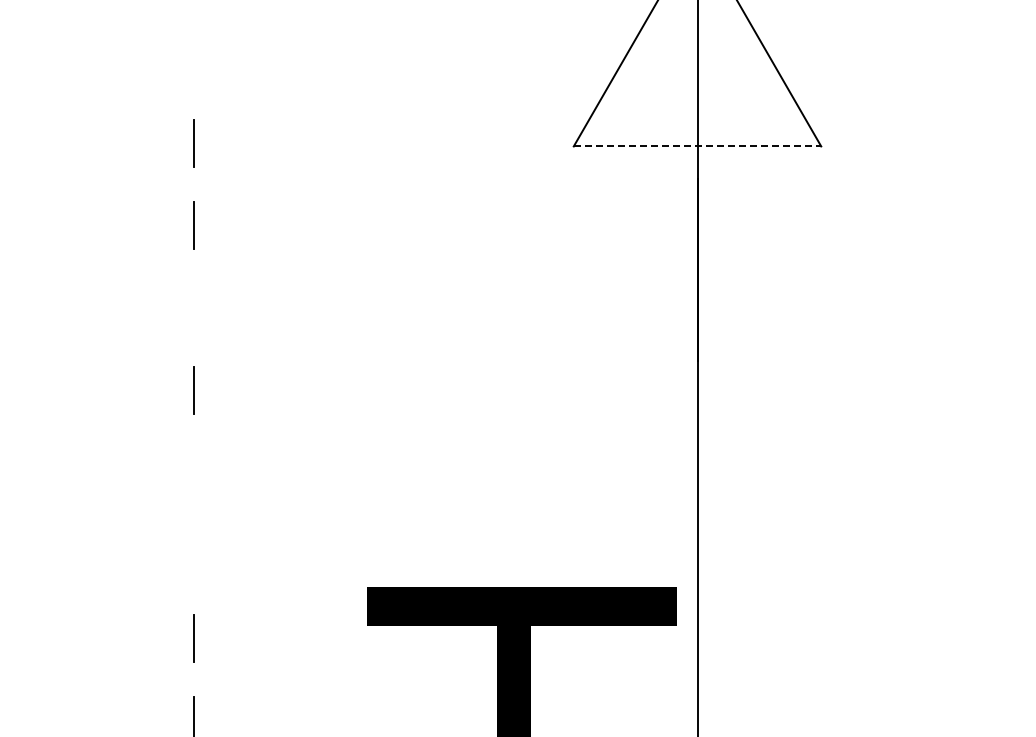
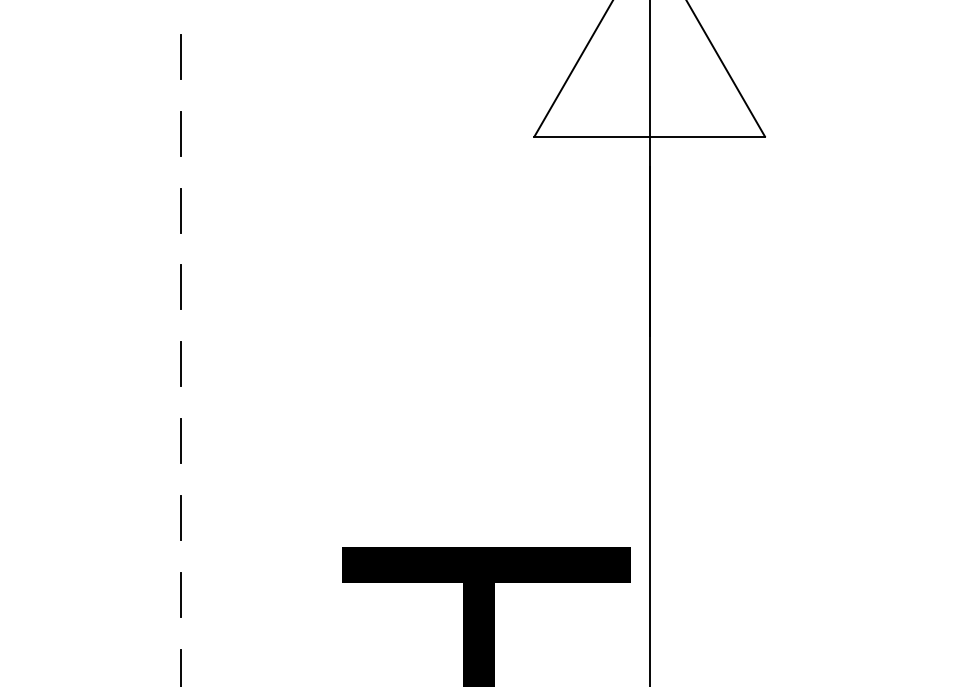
line: (193, 60) -> (180, 56), added
line: (697, 146) -> (649, 136), dashed -> solid
line: (193, 308) -> (180, 287), added
line: (194, 472) -> (181, 440), added
line: (193, 555) -> (180, 517), added

